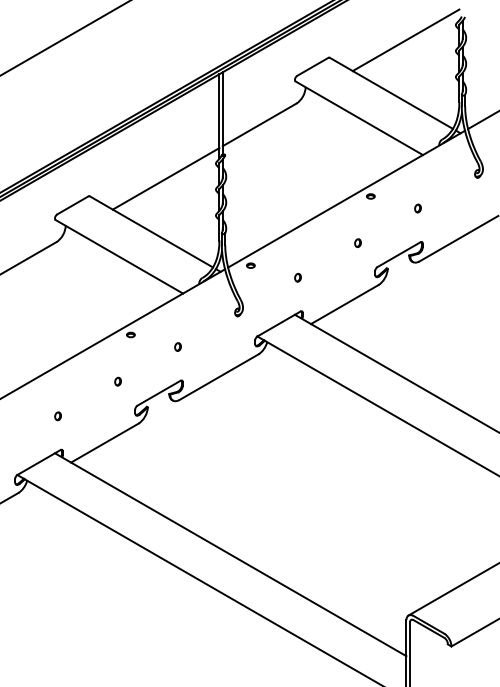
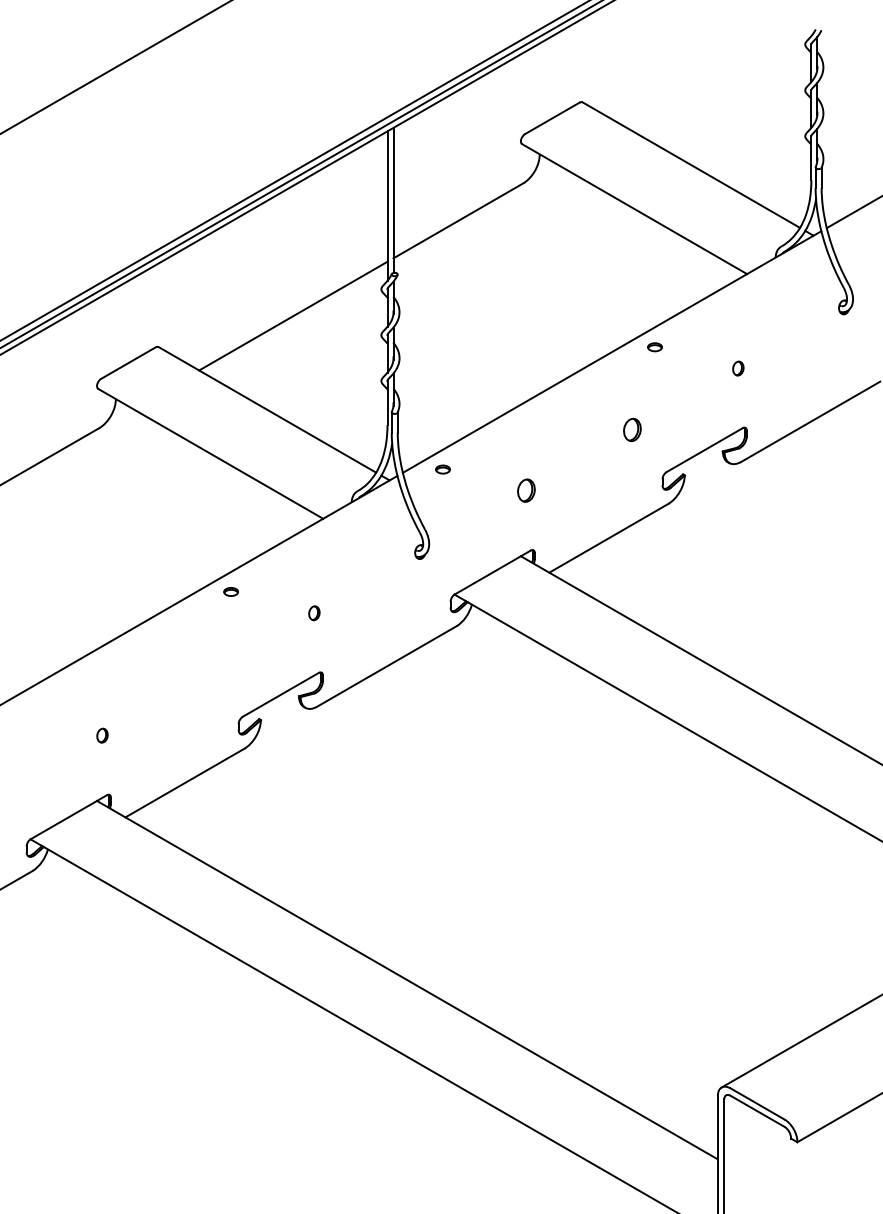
line: (405, 40) -> (716, 71), removed
part: (357, 242) -> (631, 428), size x1.6
part: (297, 277) -> (525, 490), size x1.6
part: (117, 381) -> (207, 674), removed

